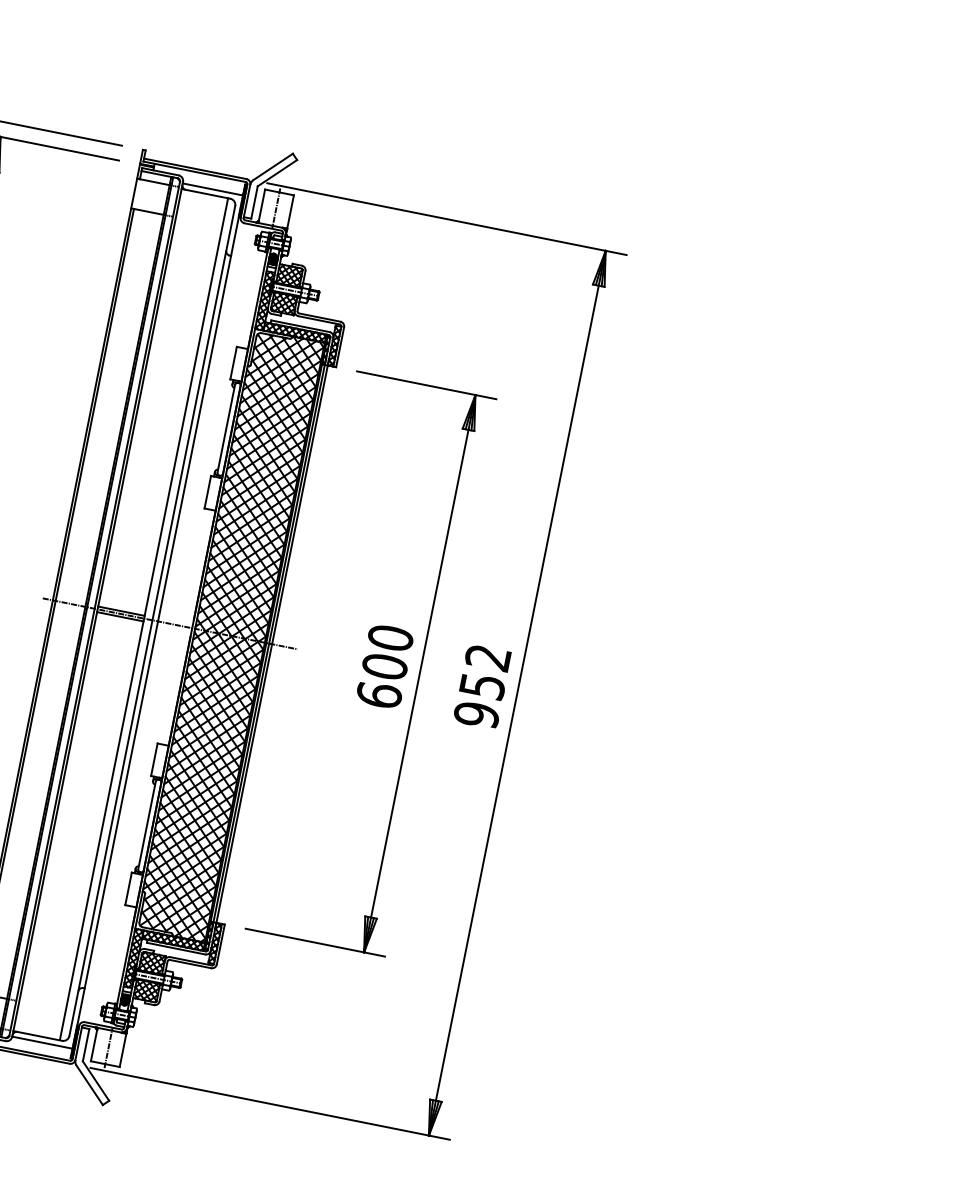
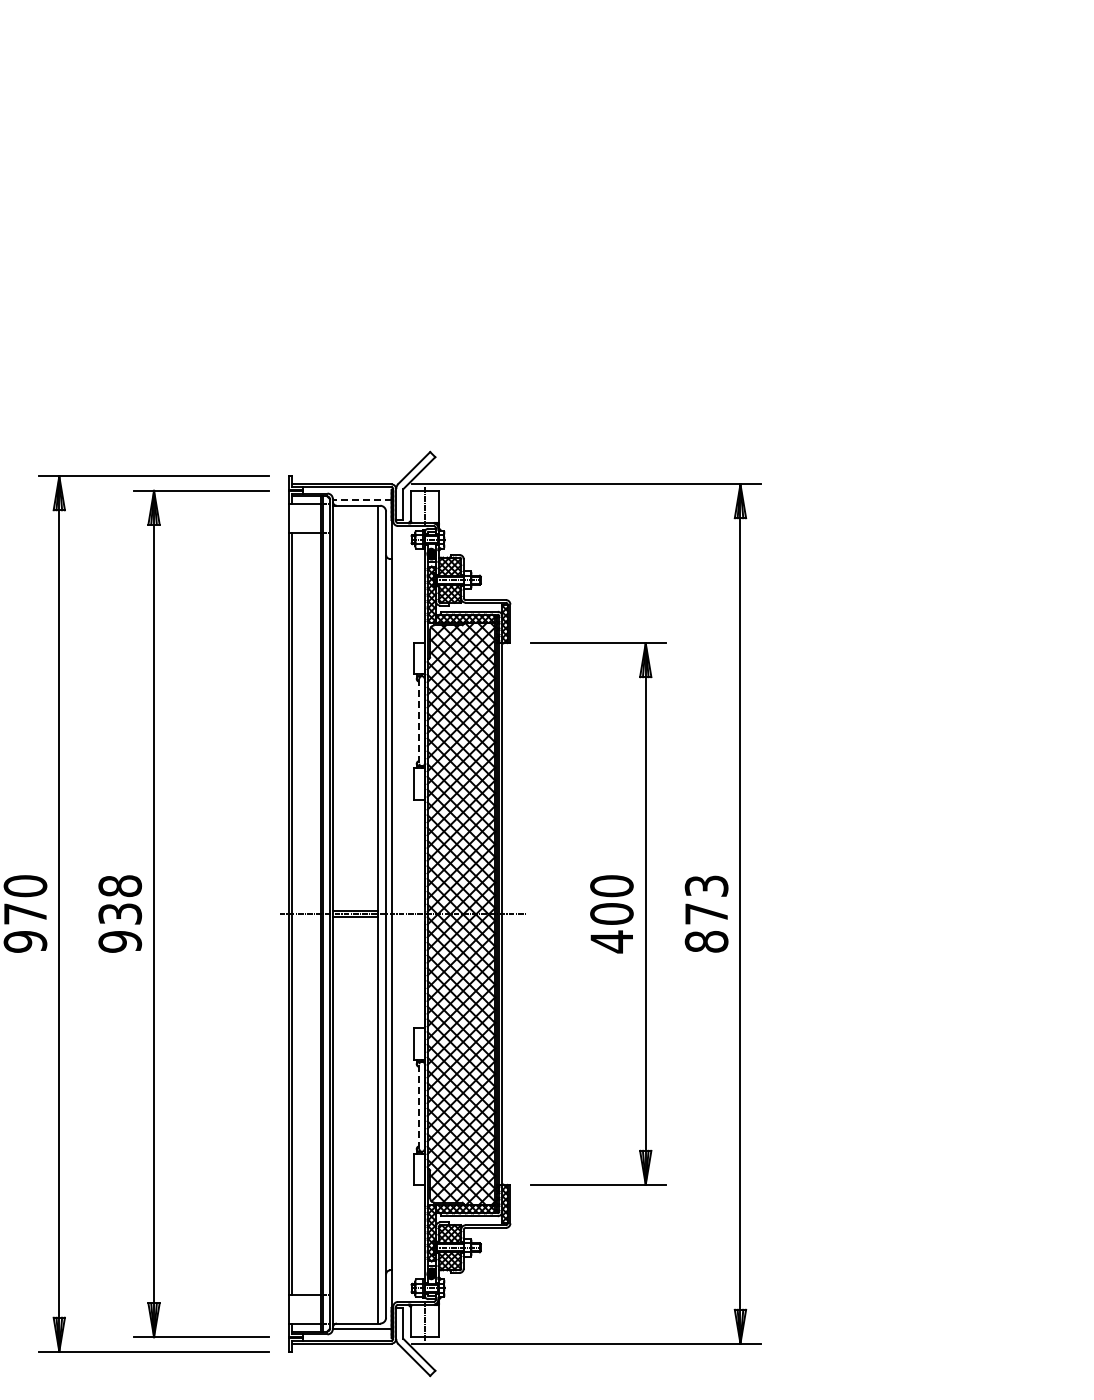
line: (212, 189) -> (361, 500), solid -> dashed
line: (226, 428) -> (419, 721), solid -> dashed
text: (482, 685) -> (706, 913), 952 -> 873
text: (378, 694) -> (611, 941), 600 -> 400
line: (147, 825) -> (419, 1106), solid -> dashed

